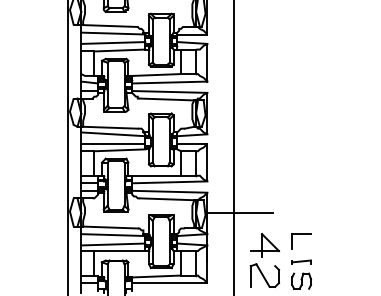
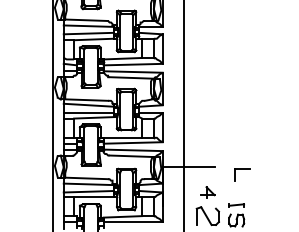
part: (301, 234) -> (242, 168), moved
part: (264, 245) -> (207, 192), size x0.6

